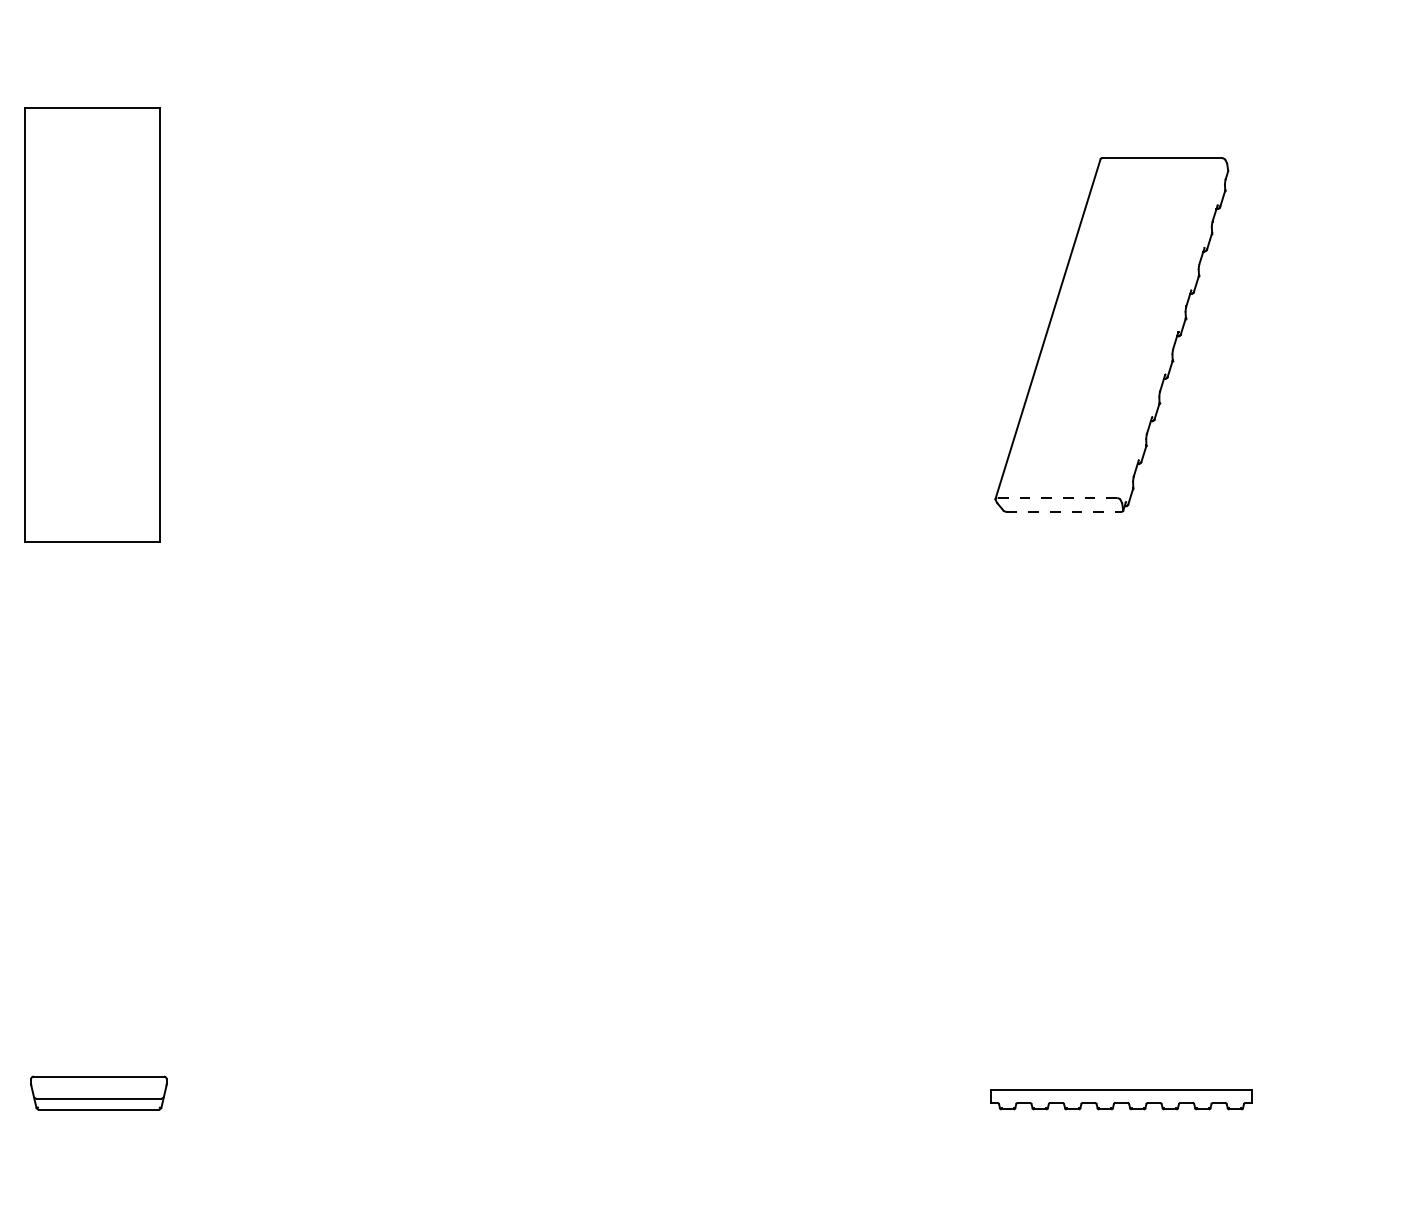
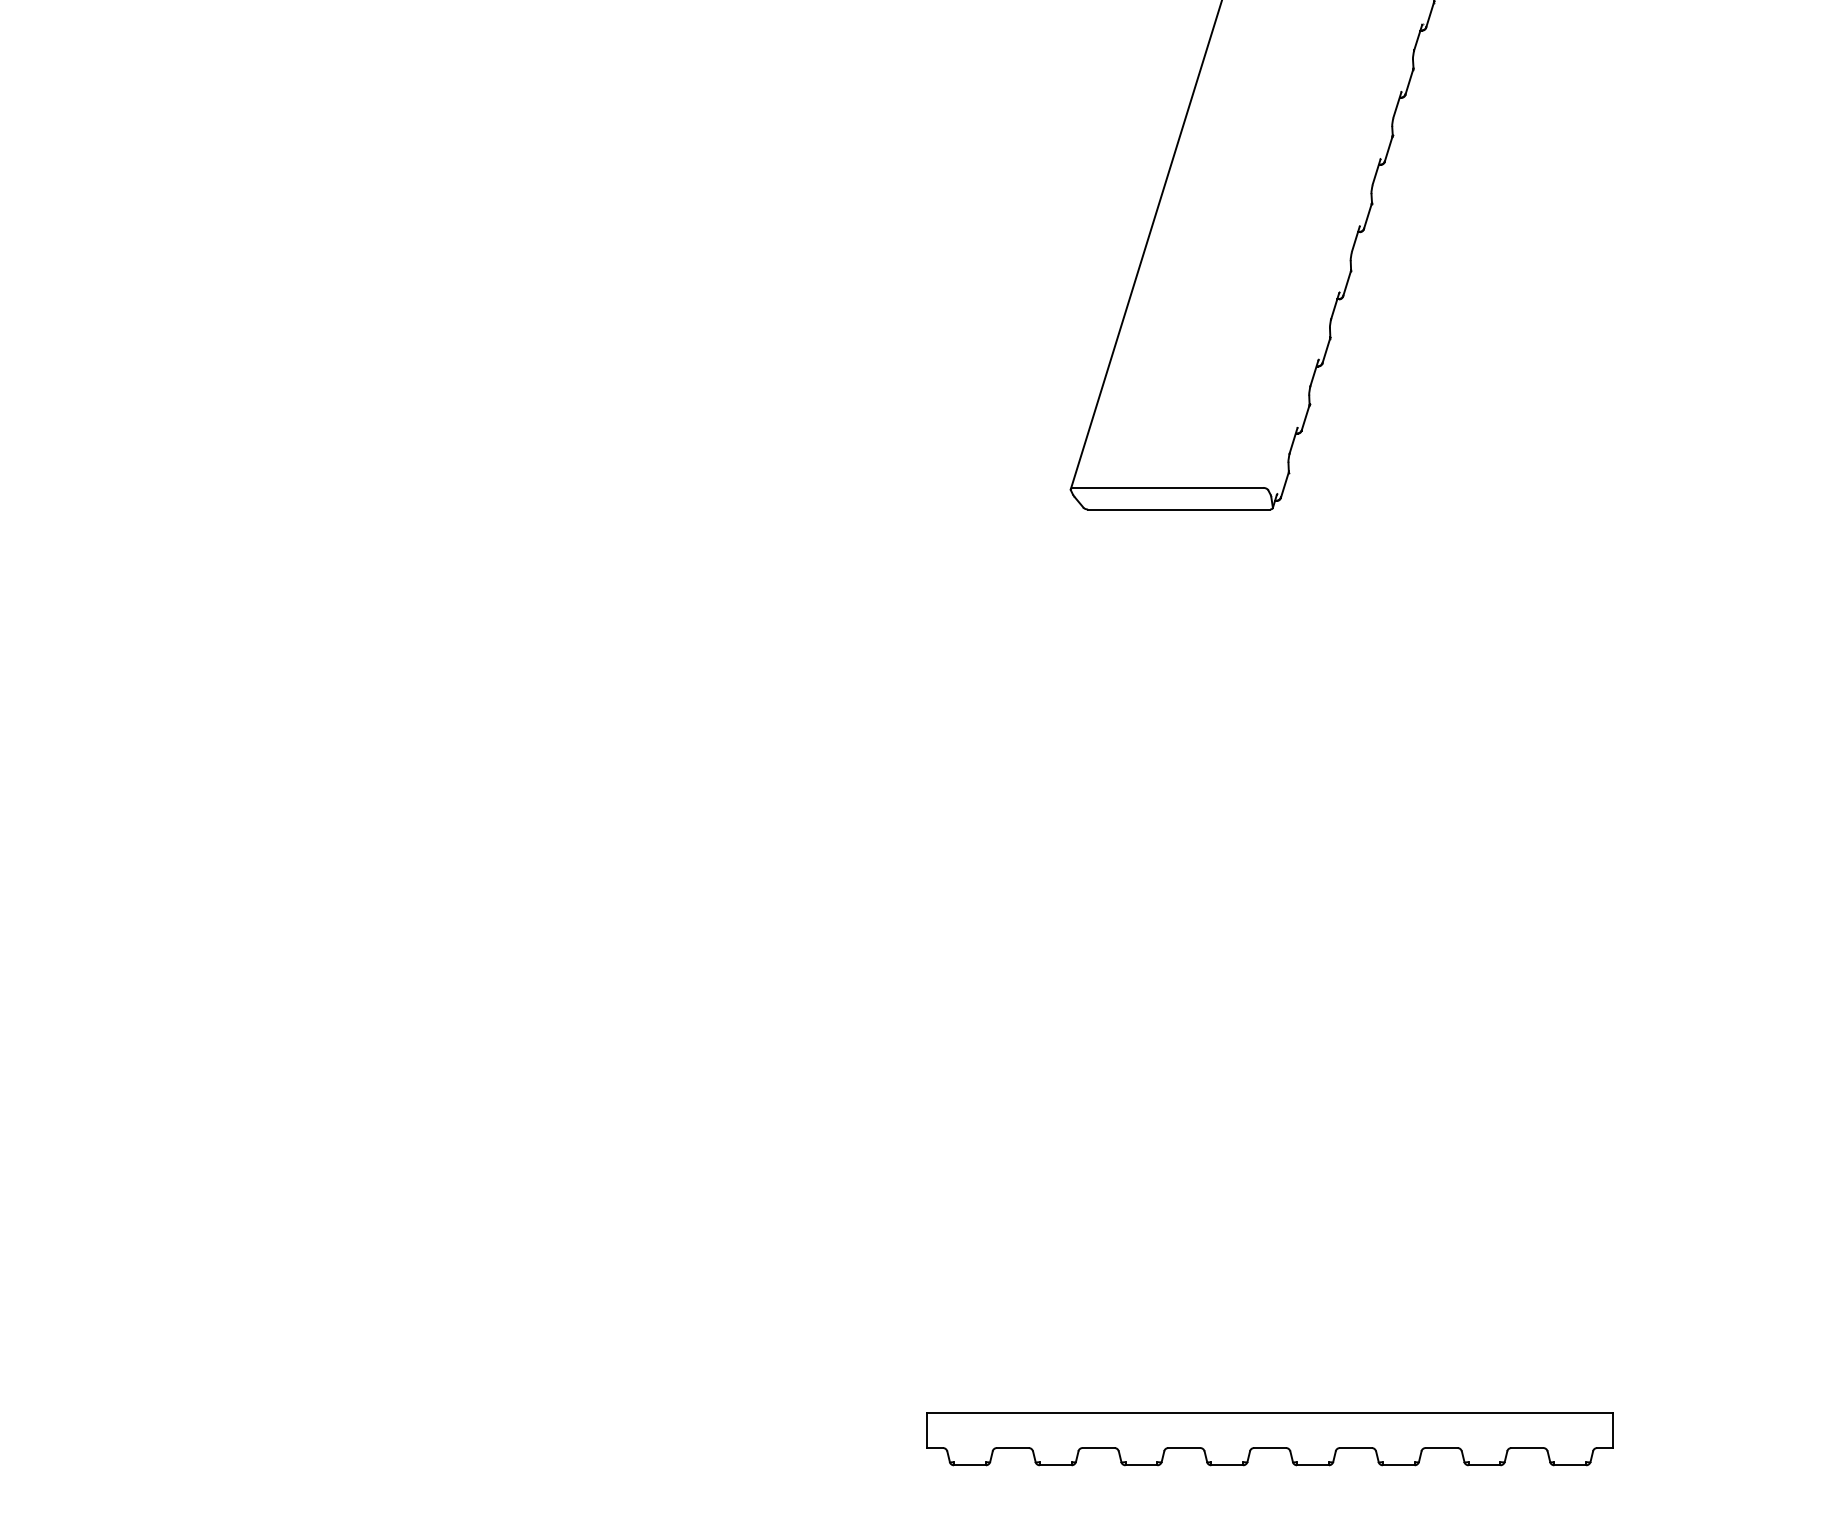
line: (1057, 498) -> (1168, 488), dashed -> solid
line: (1063, 511) -> (1178, 509), dashed -> solid
part: (1121, 1099) -> (1270, 1439), size x1.67

